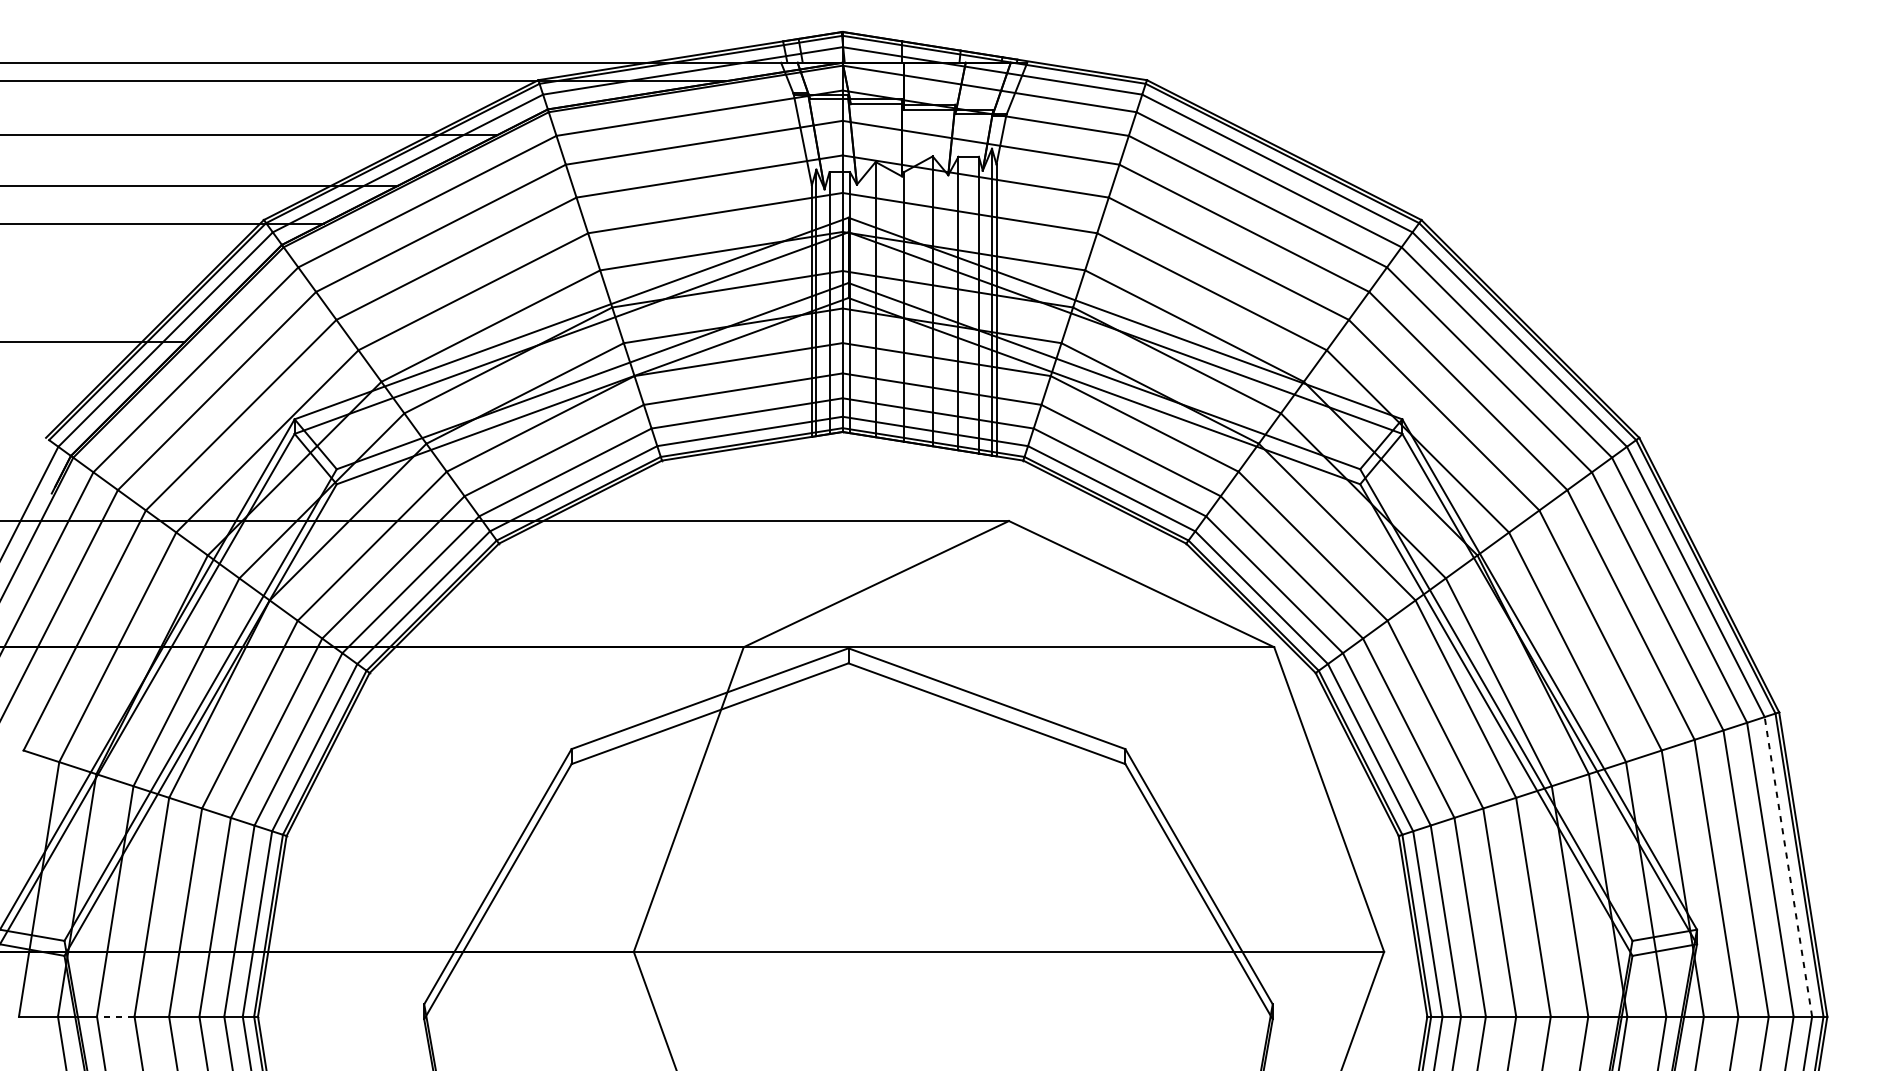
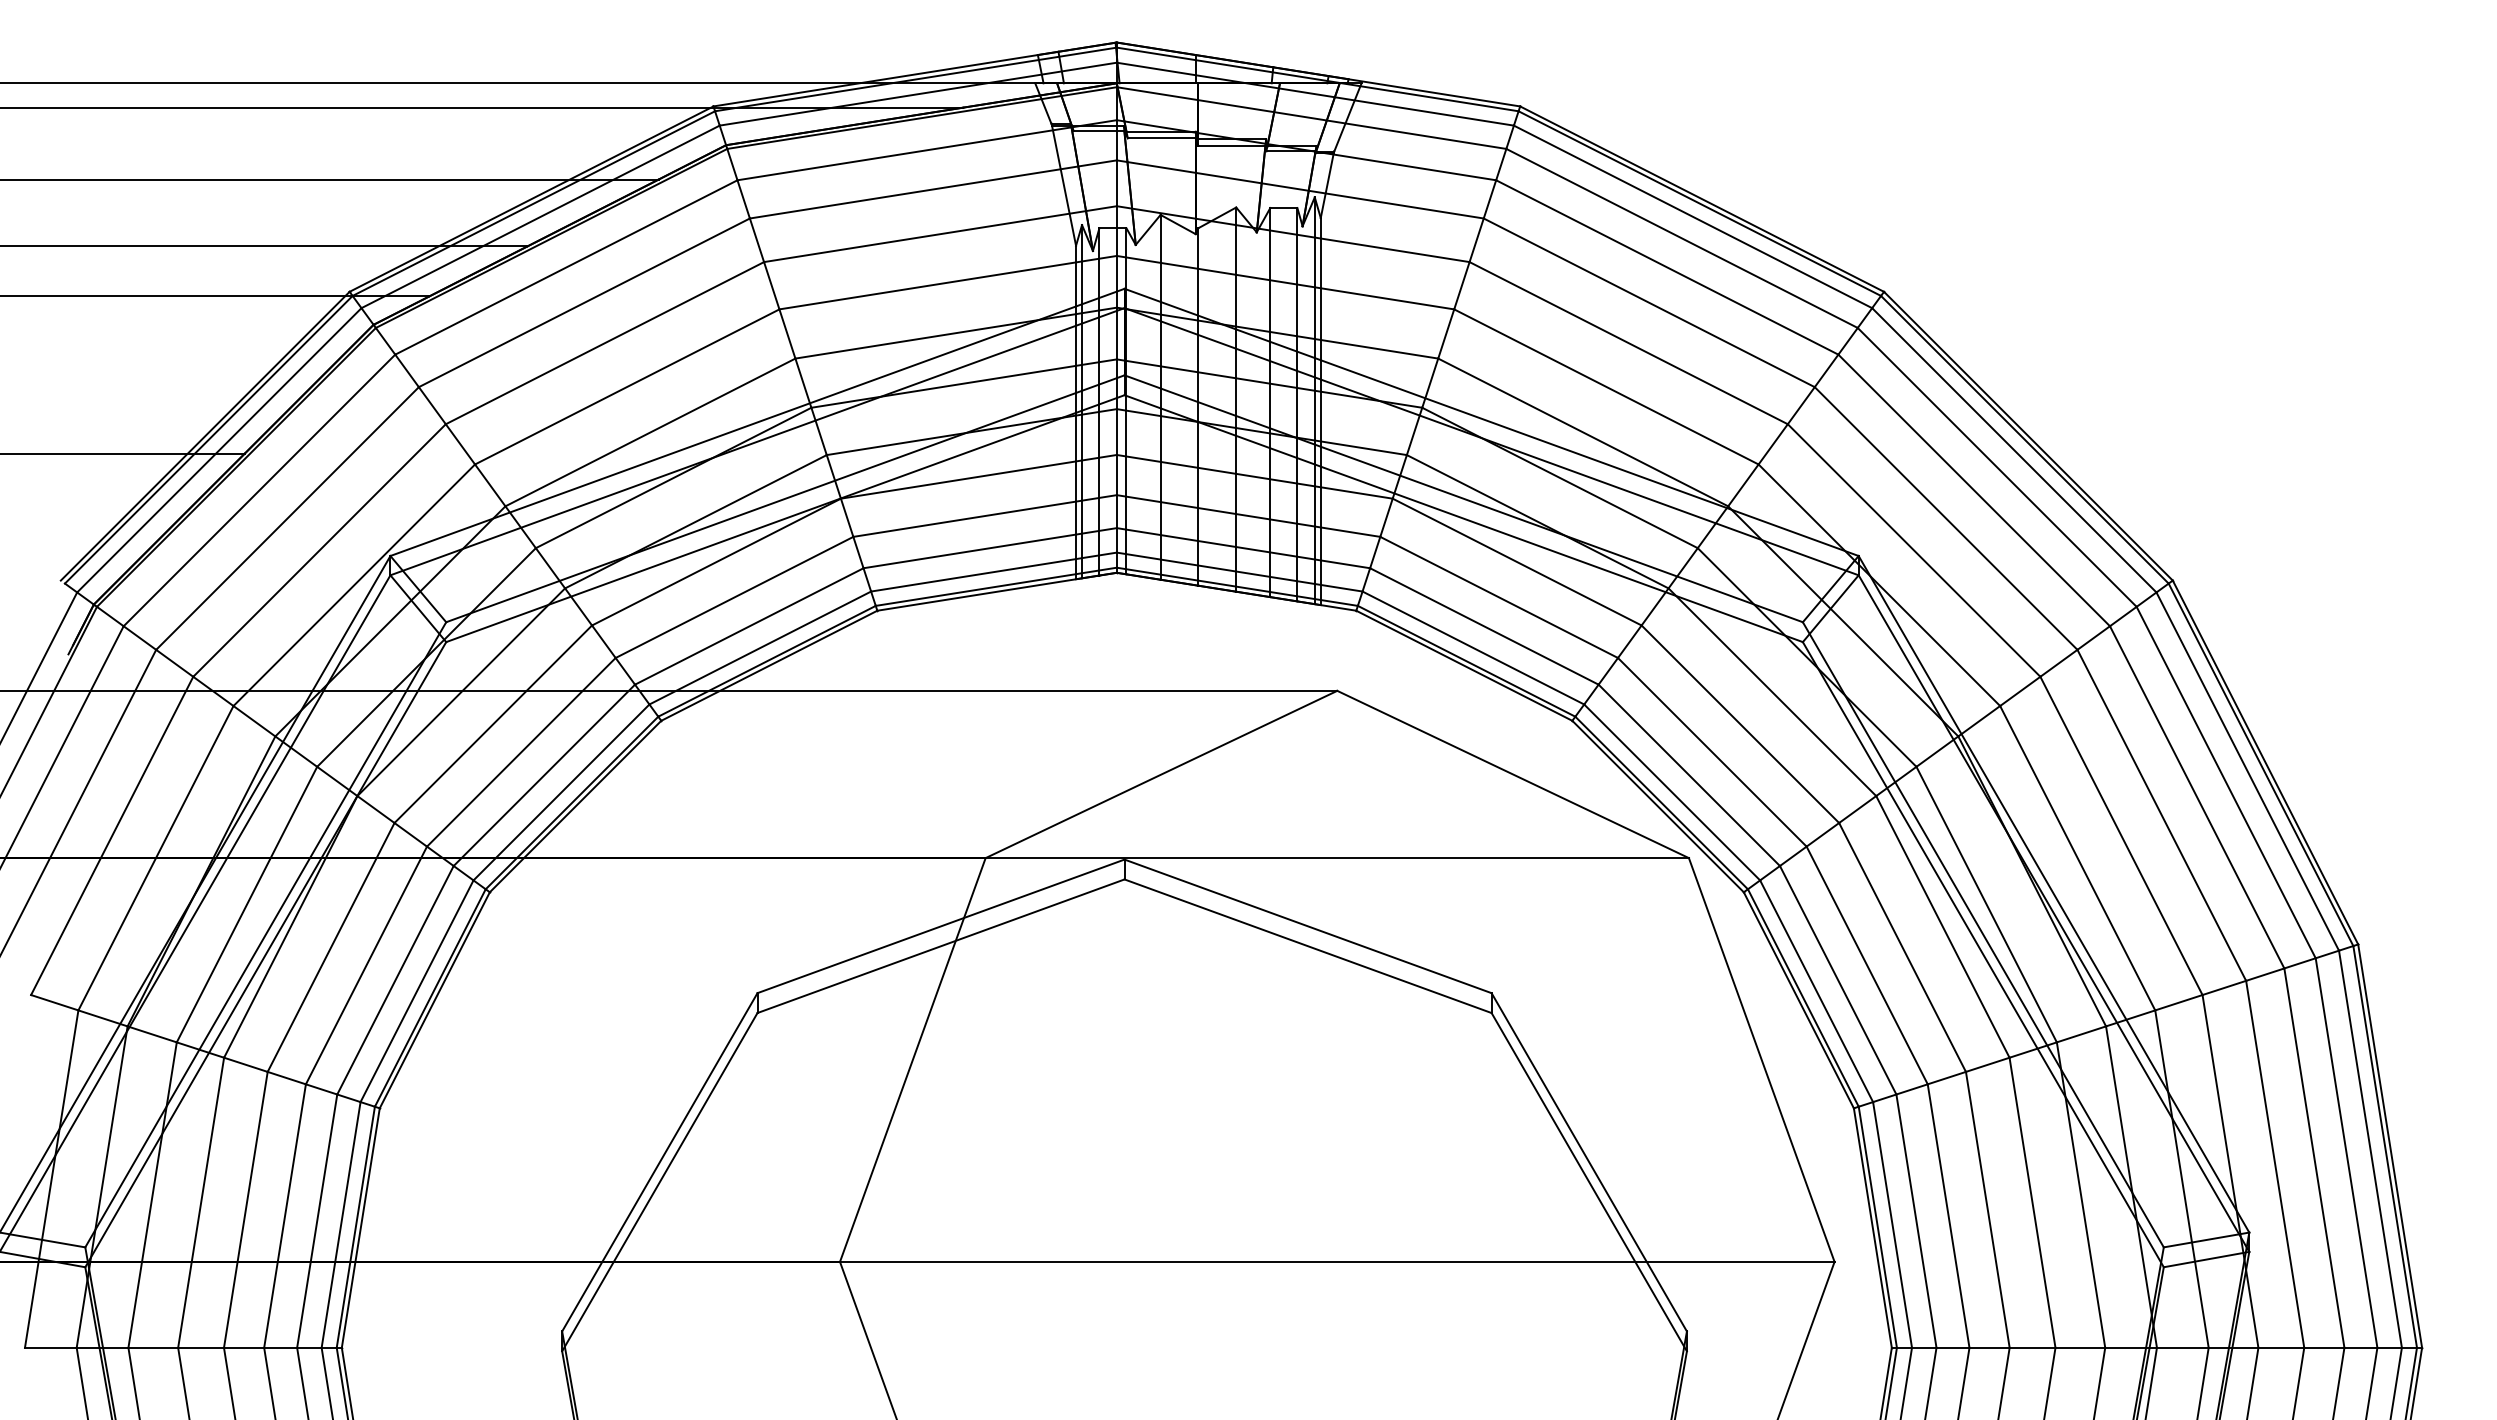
line: (1788, 866) -> (2370, 1148), dashed -> solid
line: (115, 1016) -> (153, 1347), dashed -> solid

